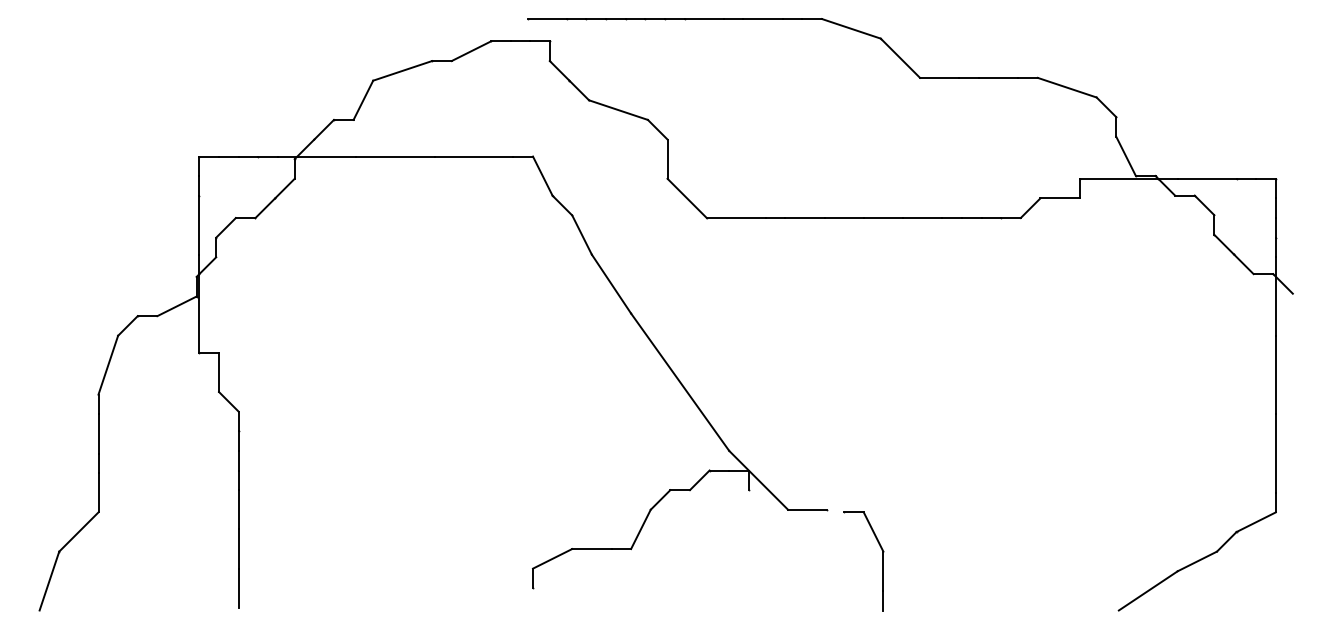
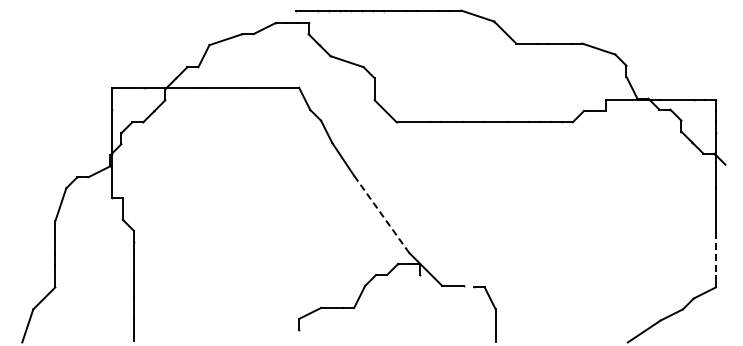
line: (679, 382) -> (381, 214), solid -> dashed
line: (1275, 453) -> (715, 254), solid -> dashed

